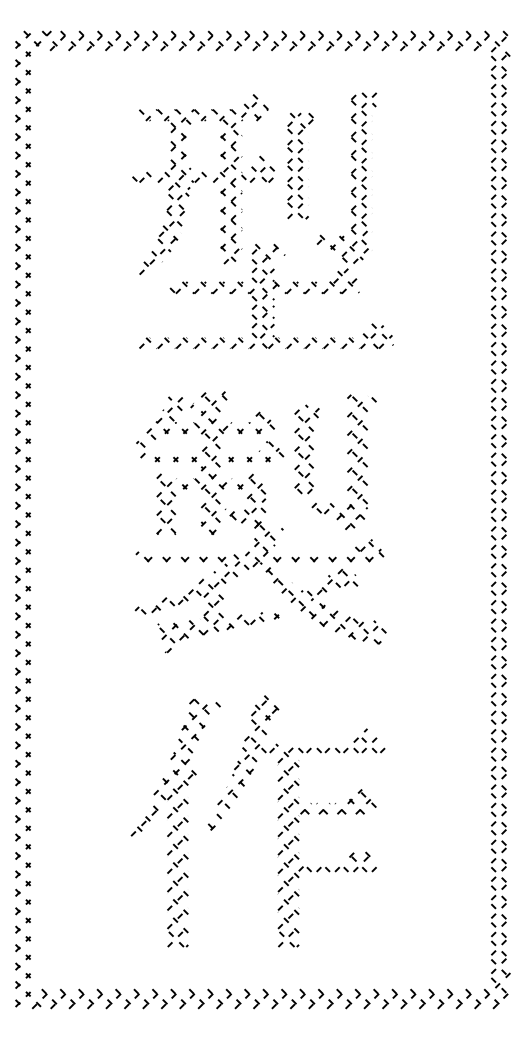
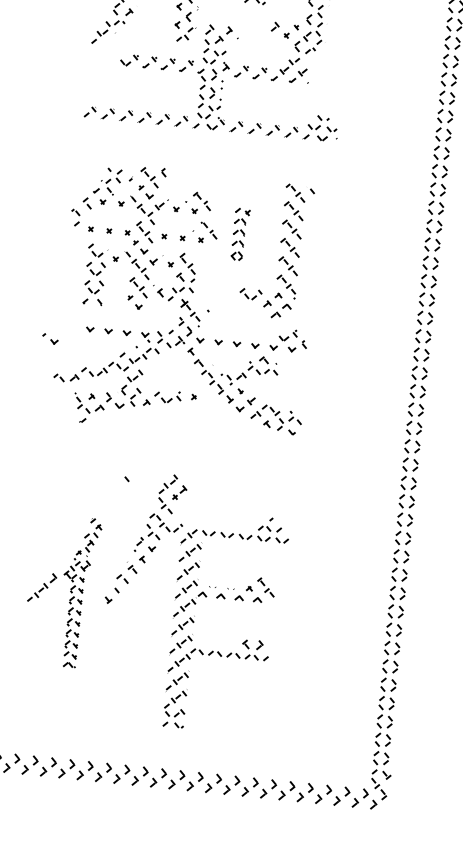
part: (306, 449) -> (240, 234), size x0.6
part: (143, 556) -> (49, 338), moved
part: (181, 823) -> (78, 593), size x0.6

